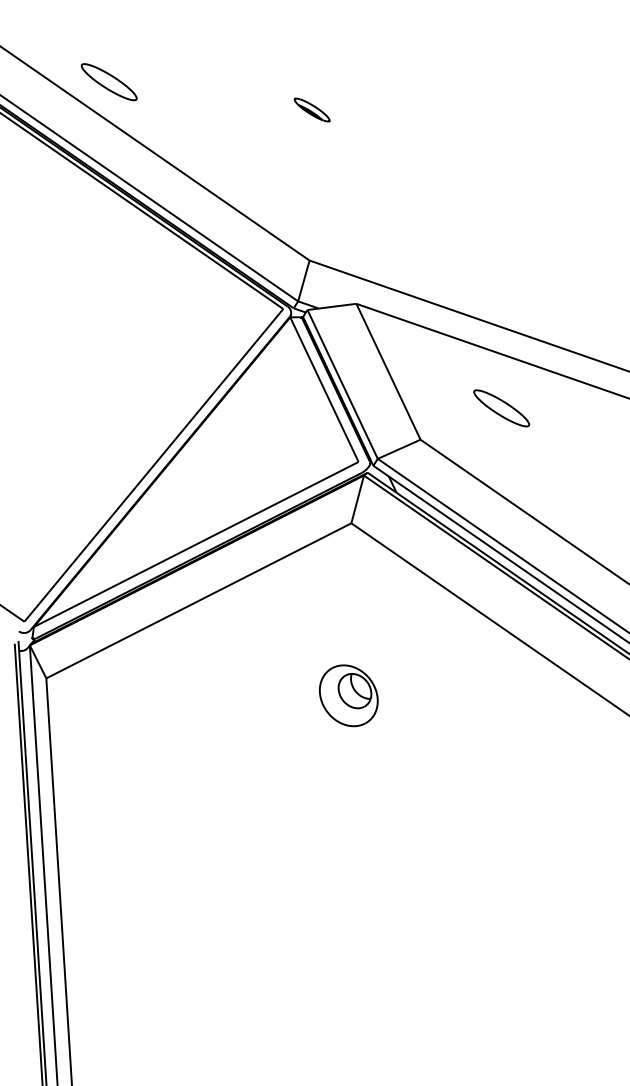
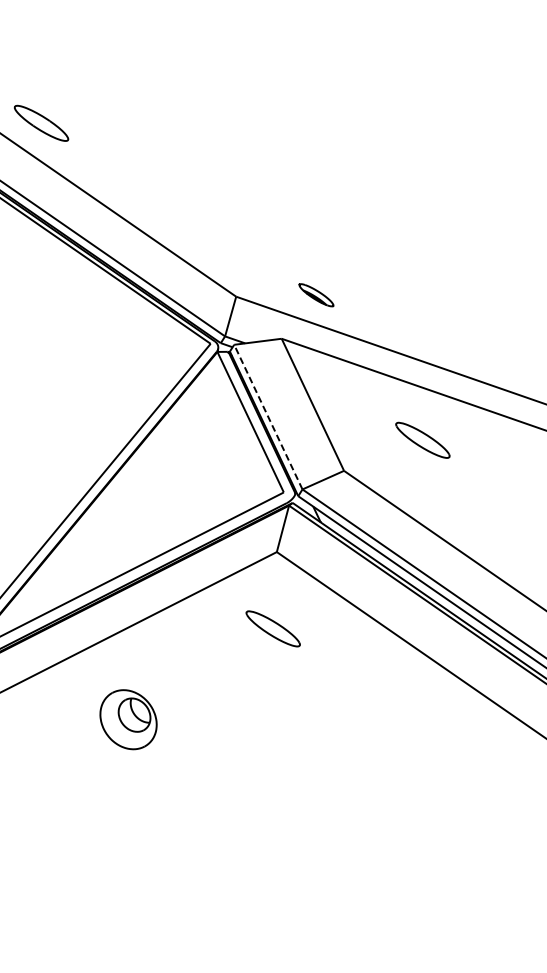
part: (311, 109) -> (315, 294), moved
line: (342, 383) -> (268, 416), solid -> dashed
part: (347, 602) -> (273, 629), added
part: (348, 695) -> (128, 719), moved

